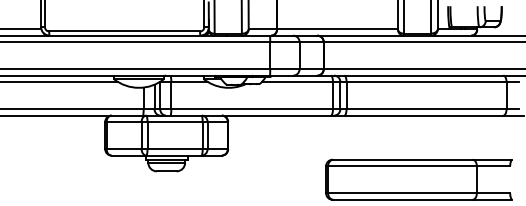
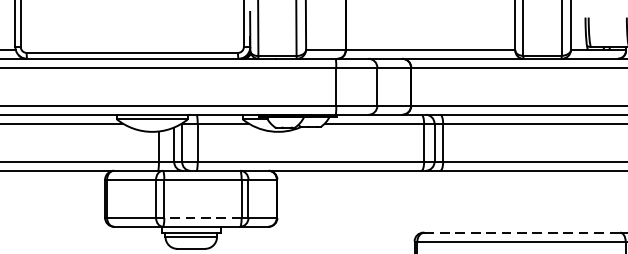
line: (175, 149) -> (203, 218), solid -> dashed
line: (403, 159) -> (522, 232), solid -> dashed

